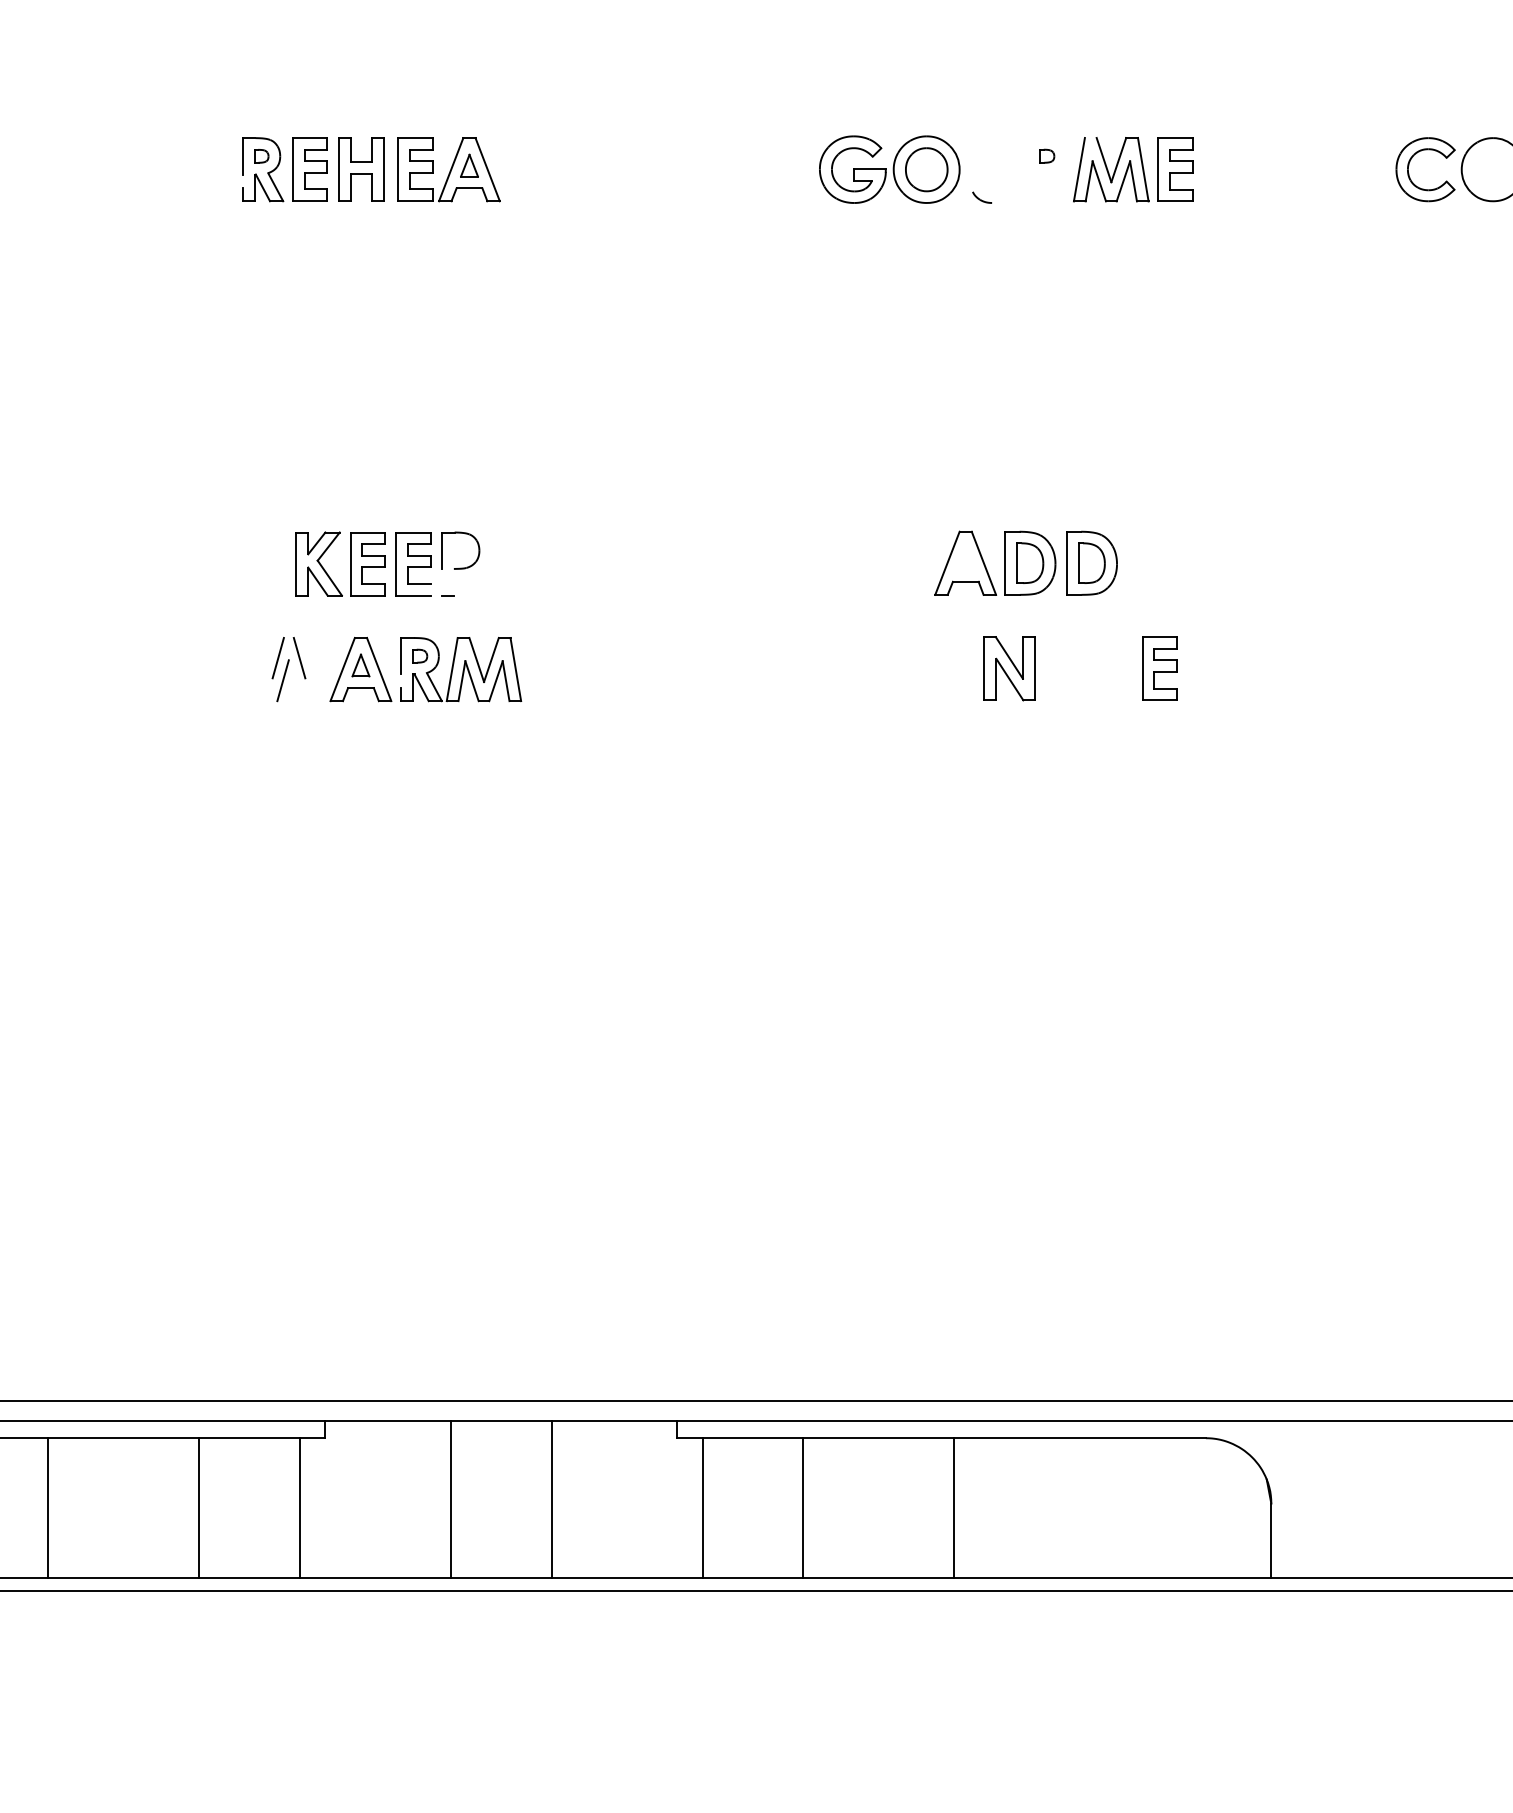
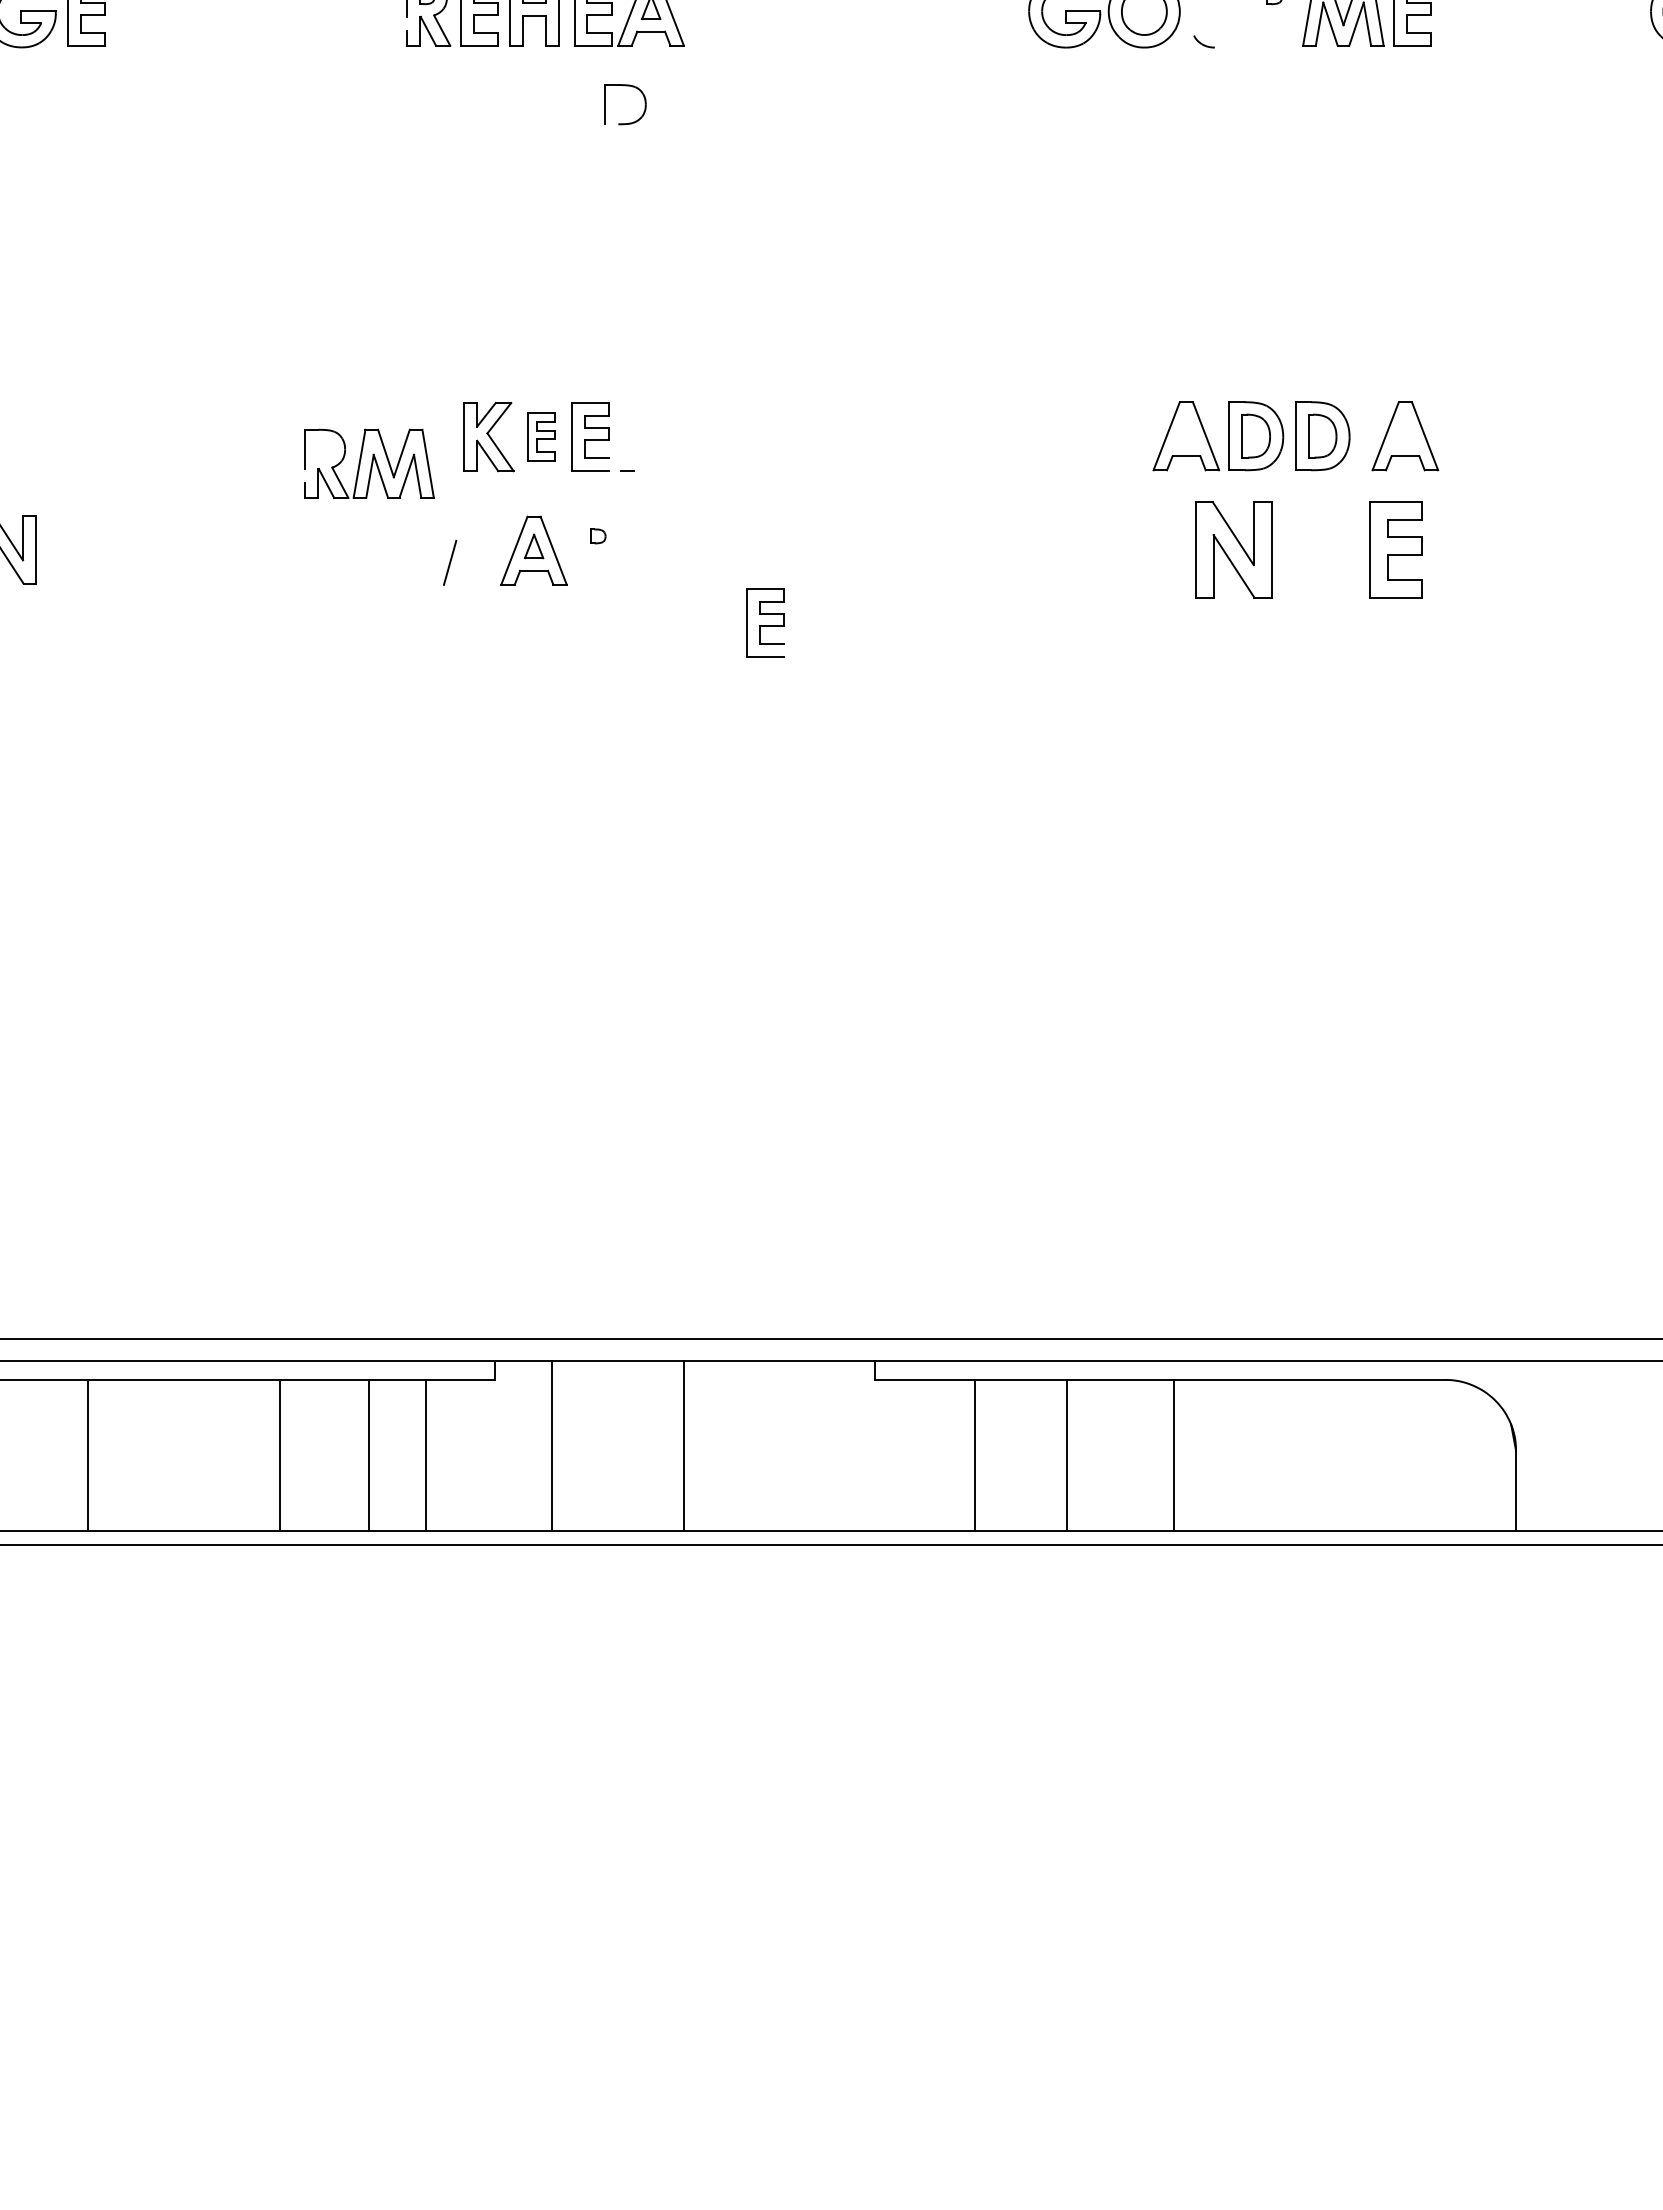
part: (460, 533) -> (625, 86), moved
part: (367, 563) -> (541, 436), size x0.7
part: (1168, 563) -> (1405, 436), added
line: (277, 658) -> (444, 538), removed
line: (299, 658) -> (467, 538), removed
part: (1009, 668) -> (1233, 549), size x1.4
part: (1159, 668) -> (1395, 549), size x1.4
part: (461, 669) -> (369, 463), moved
part: (575, 735) -> (765, 622), added
line: (451, 1499) -> (552, 1445), moved
line: (551, 1499) -> (683, 1445), moved
line: (47, 1508) -> (279, 1455), moved
line: (199, 1508) -> (425, 1455), moved
line: (300, 1508) -> (369, 1455), moved
line: (702, 1508) -> (974, 1455), moved
line: (803, 1508) -> (1067, 1455), moved

